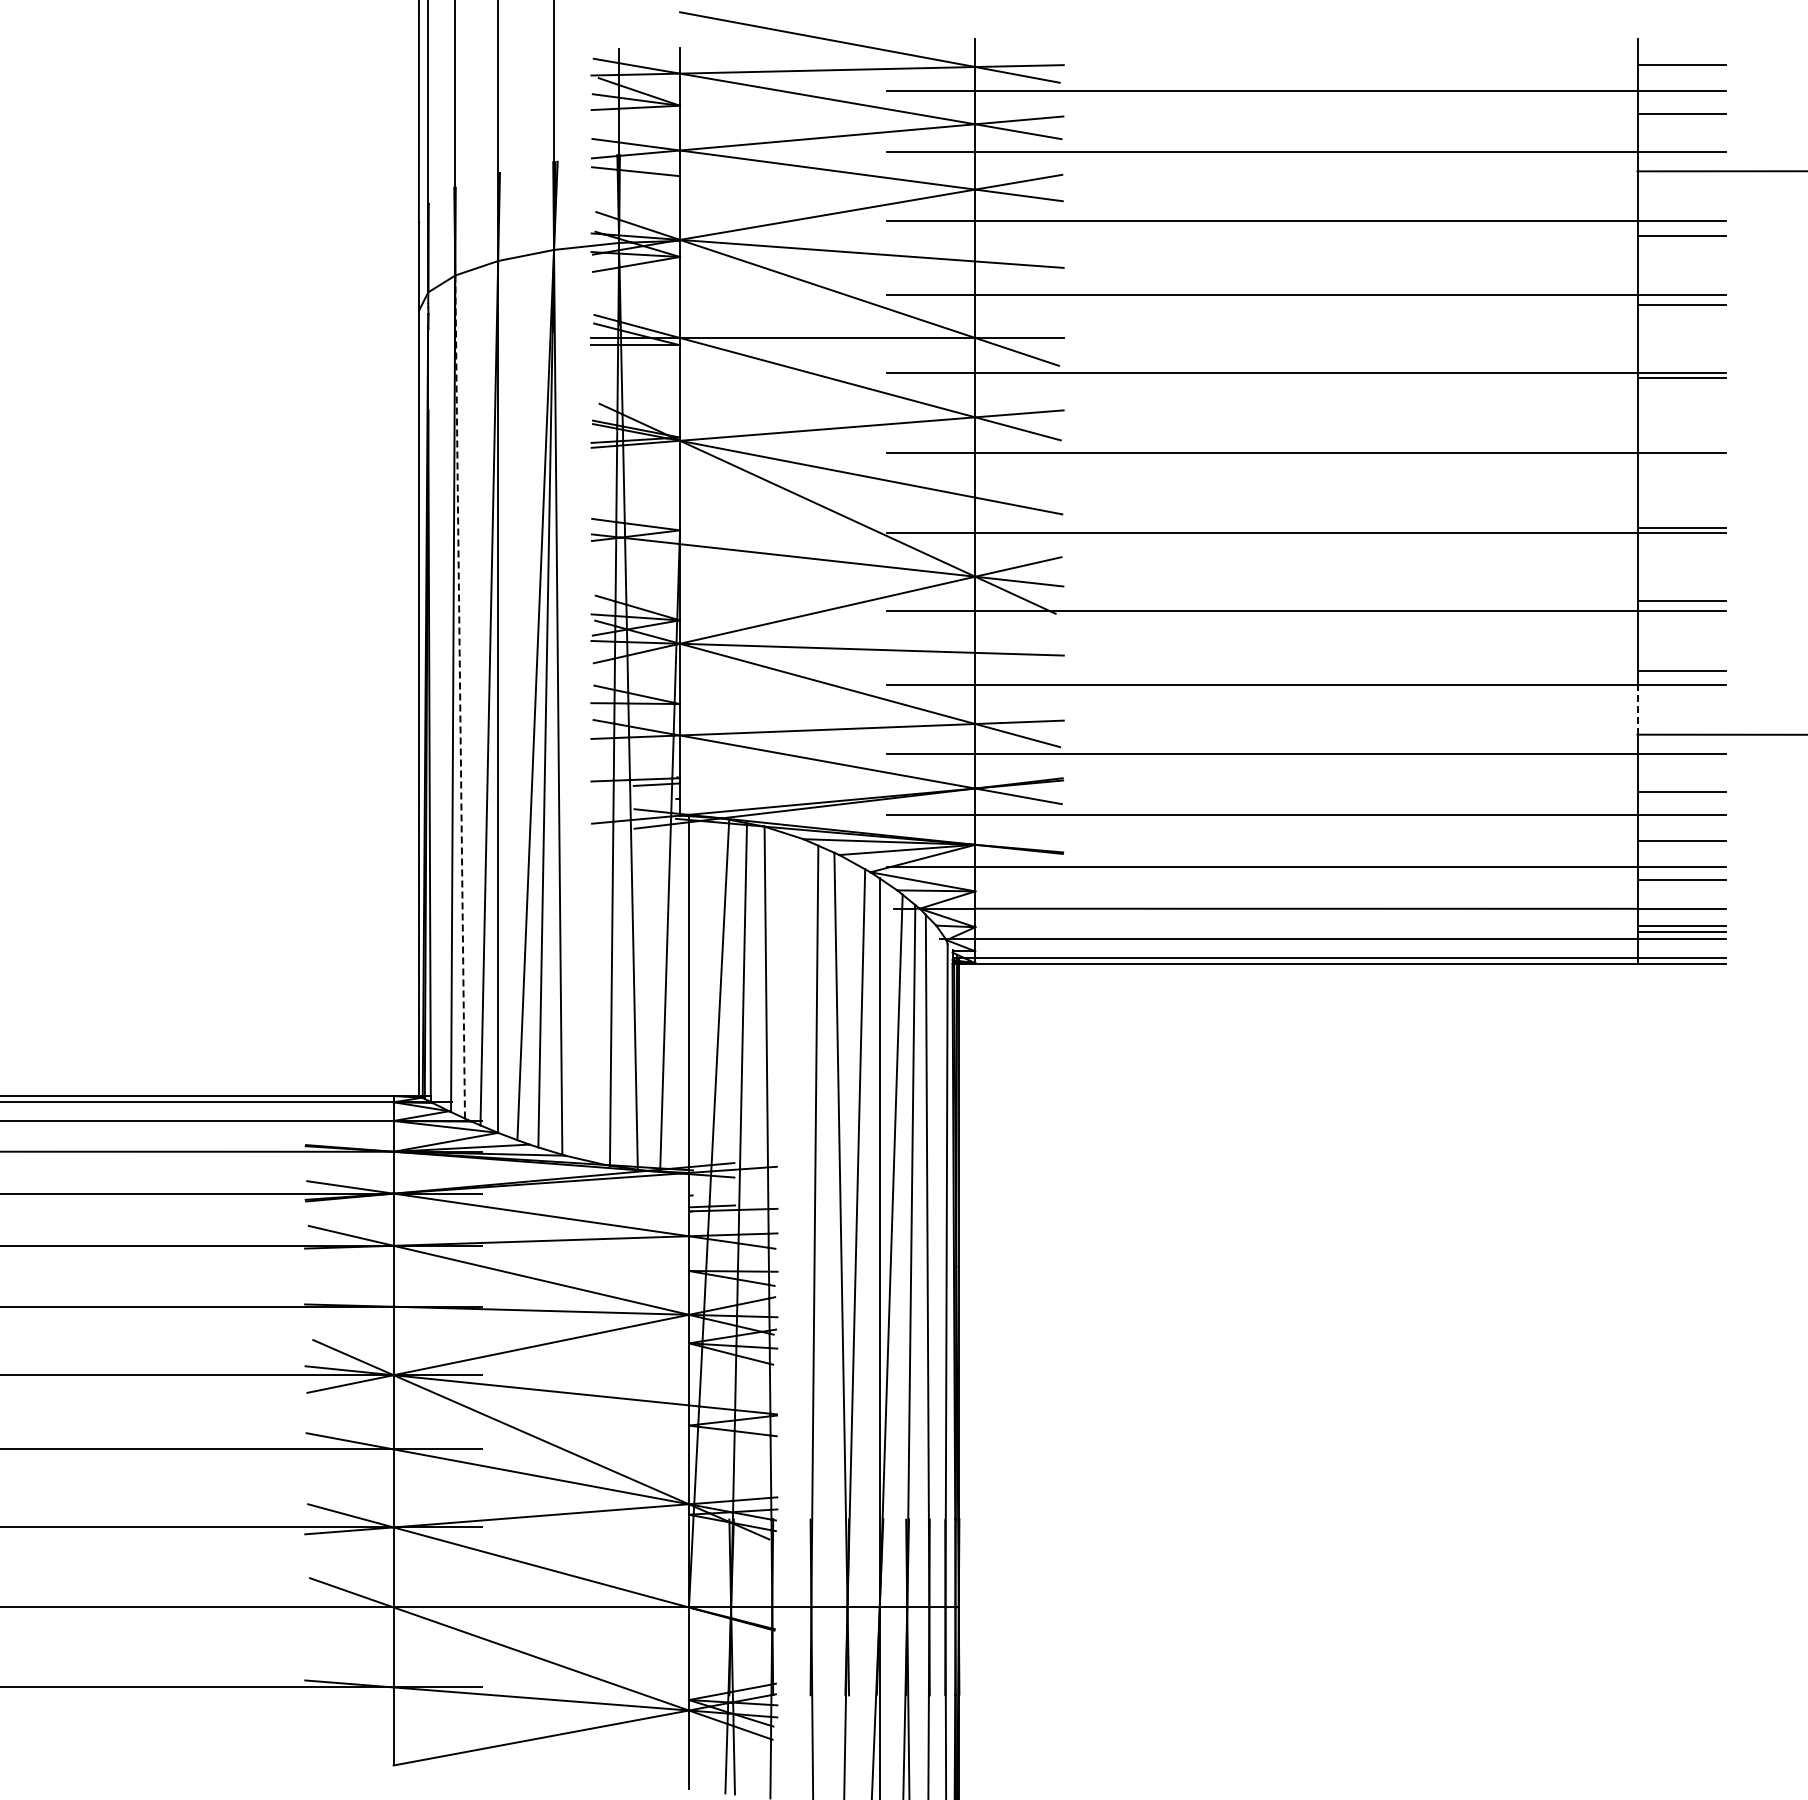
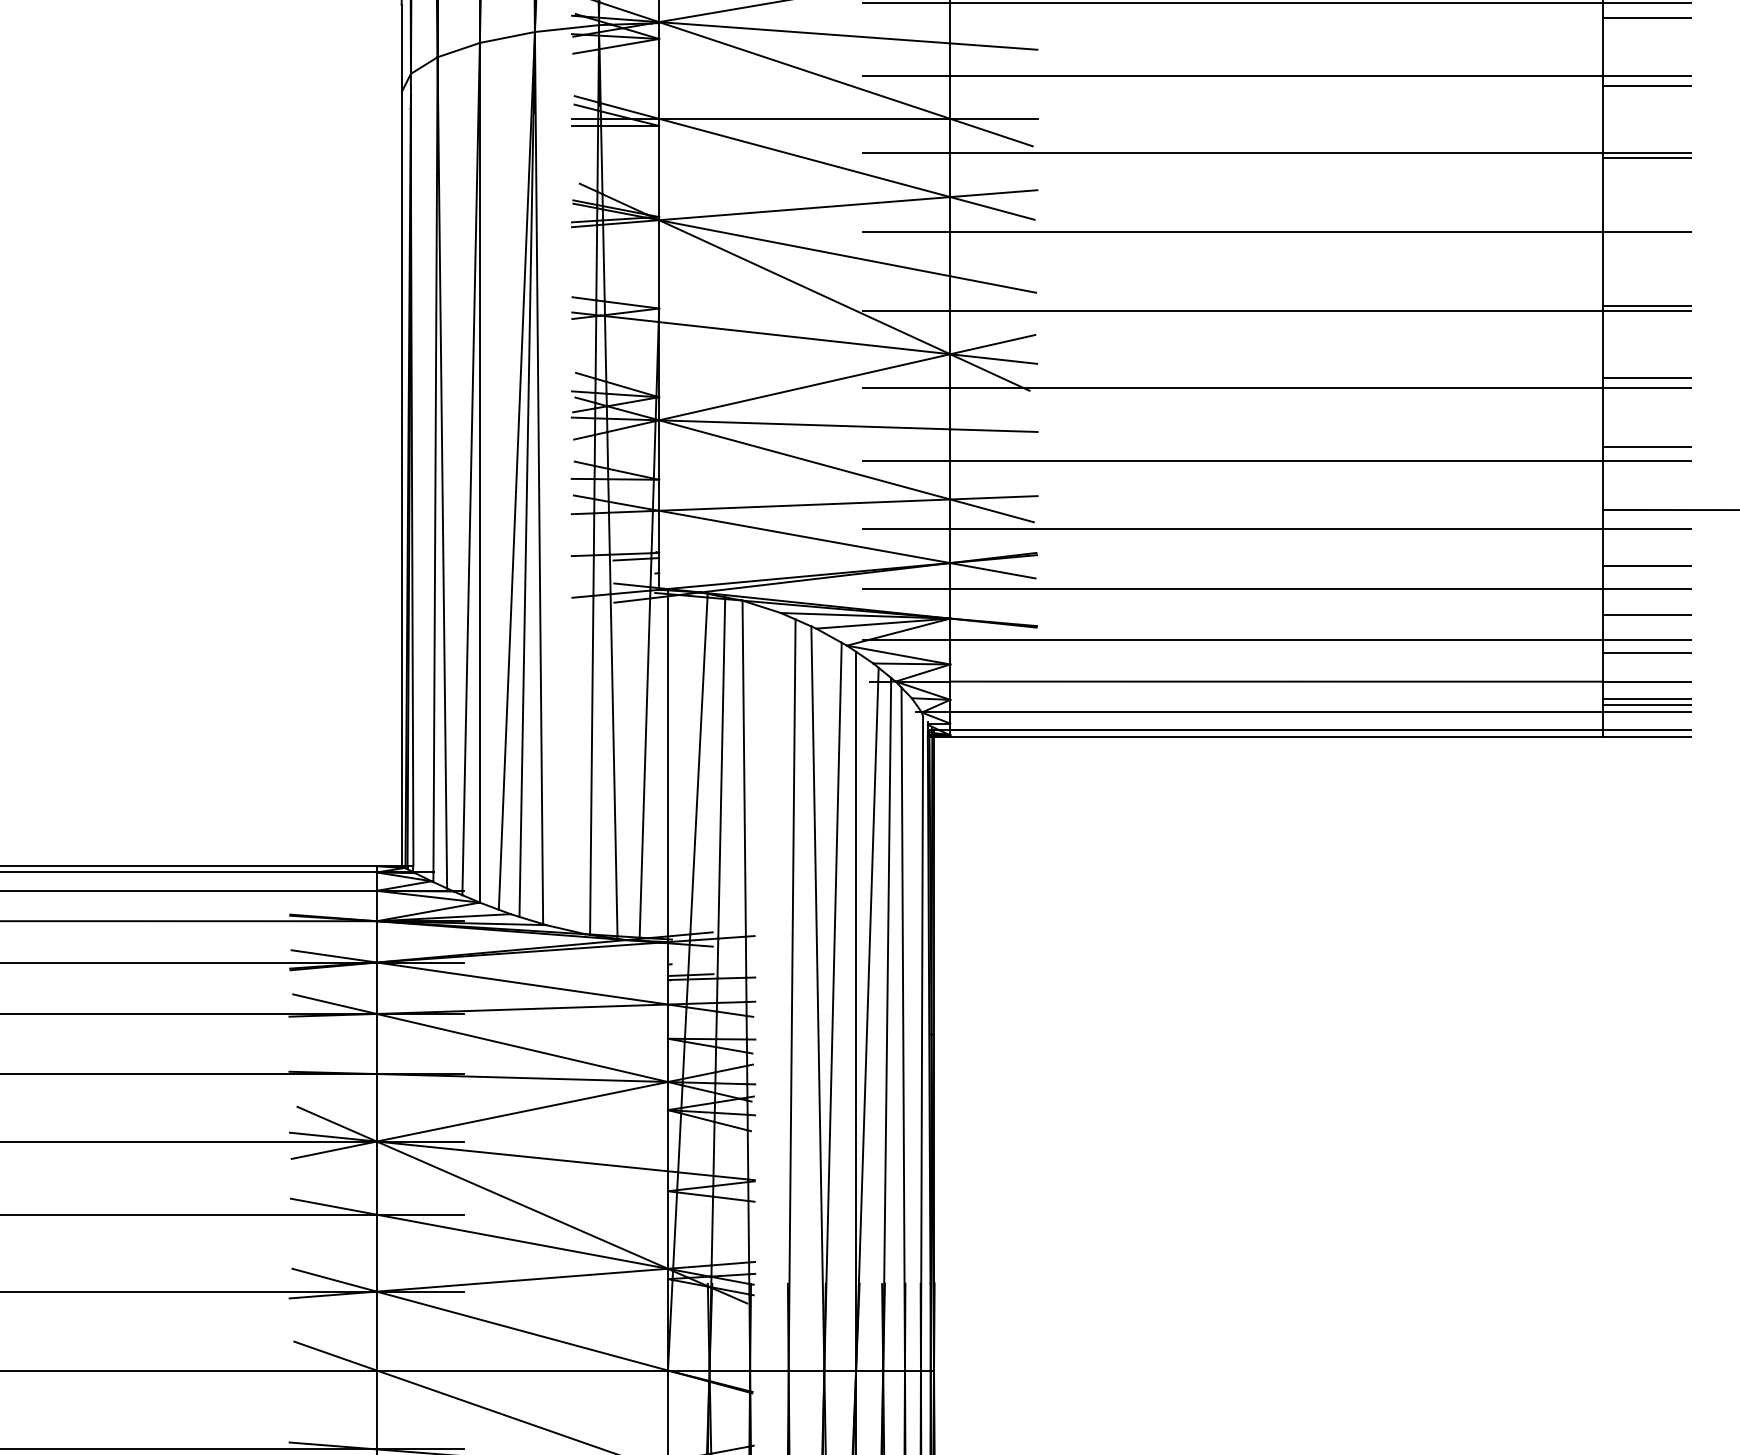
line: (460, 697) -> (442, 473), dashed -> solid
line: (1637, 709) -> (1603, 485), dashed -> solid

